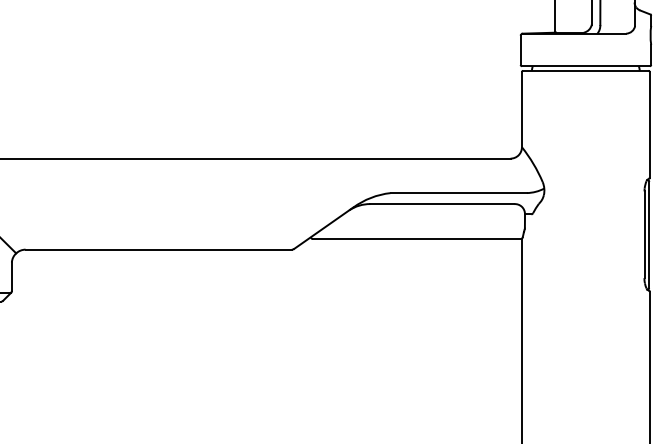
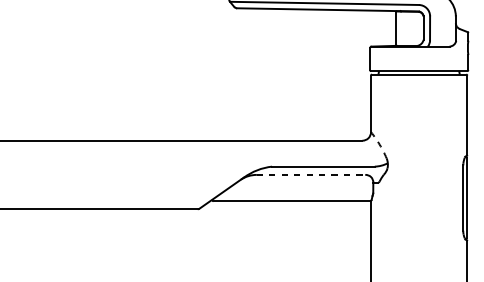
arc: (533, 164) -> (379, 145), solid -> dashed
line: (442, 204) -> (311, 175), solid -> dashed

